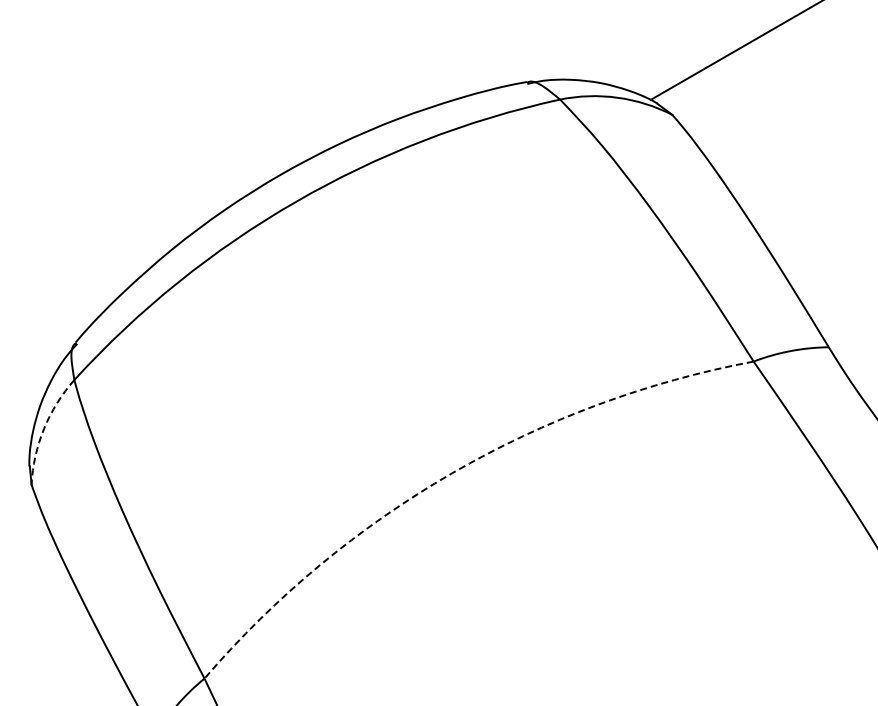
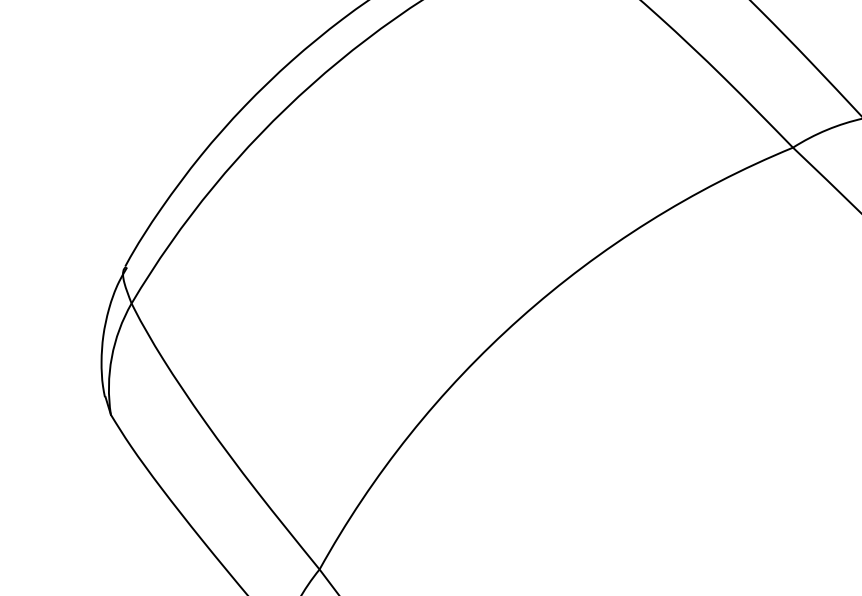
arc: (44, 428) -> (112, 357), dashed -> solid
arc: (452, 473) -> (520, 318), dashed -> solid

